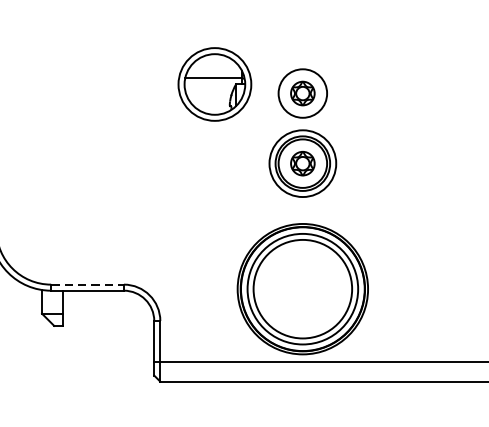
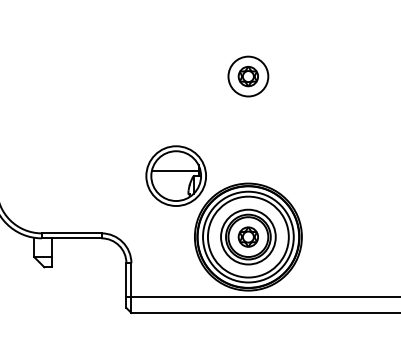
part: (214, 83) -> (175, 175), moved
part: (302, 162) -> (248, 236), moved
line: (87, 284) -> (71, 233), dashed -> solid

